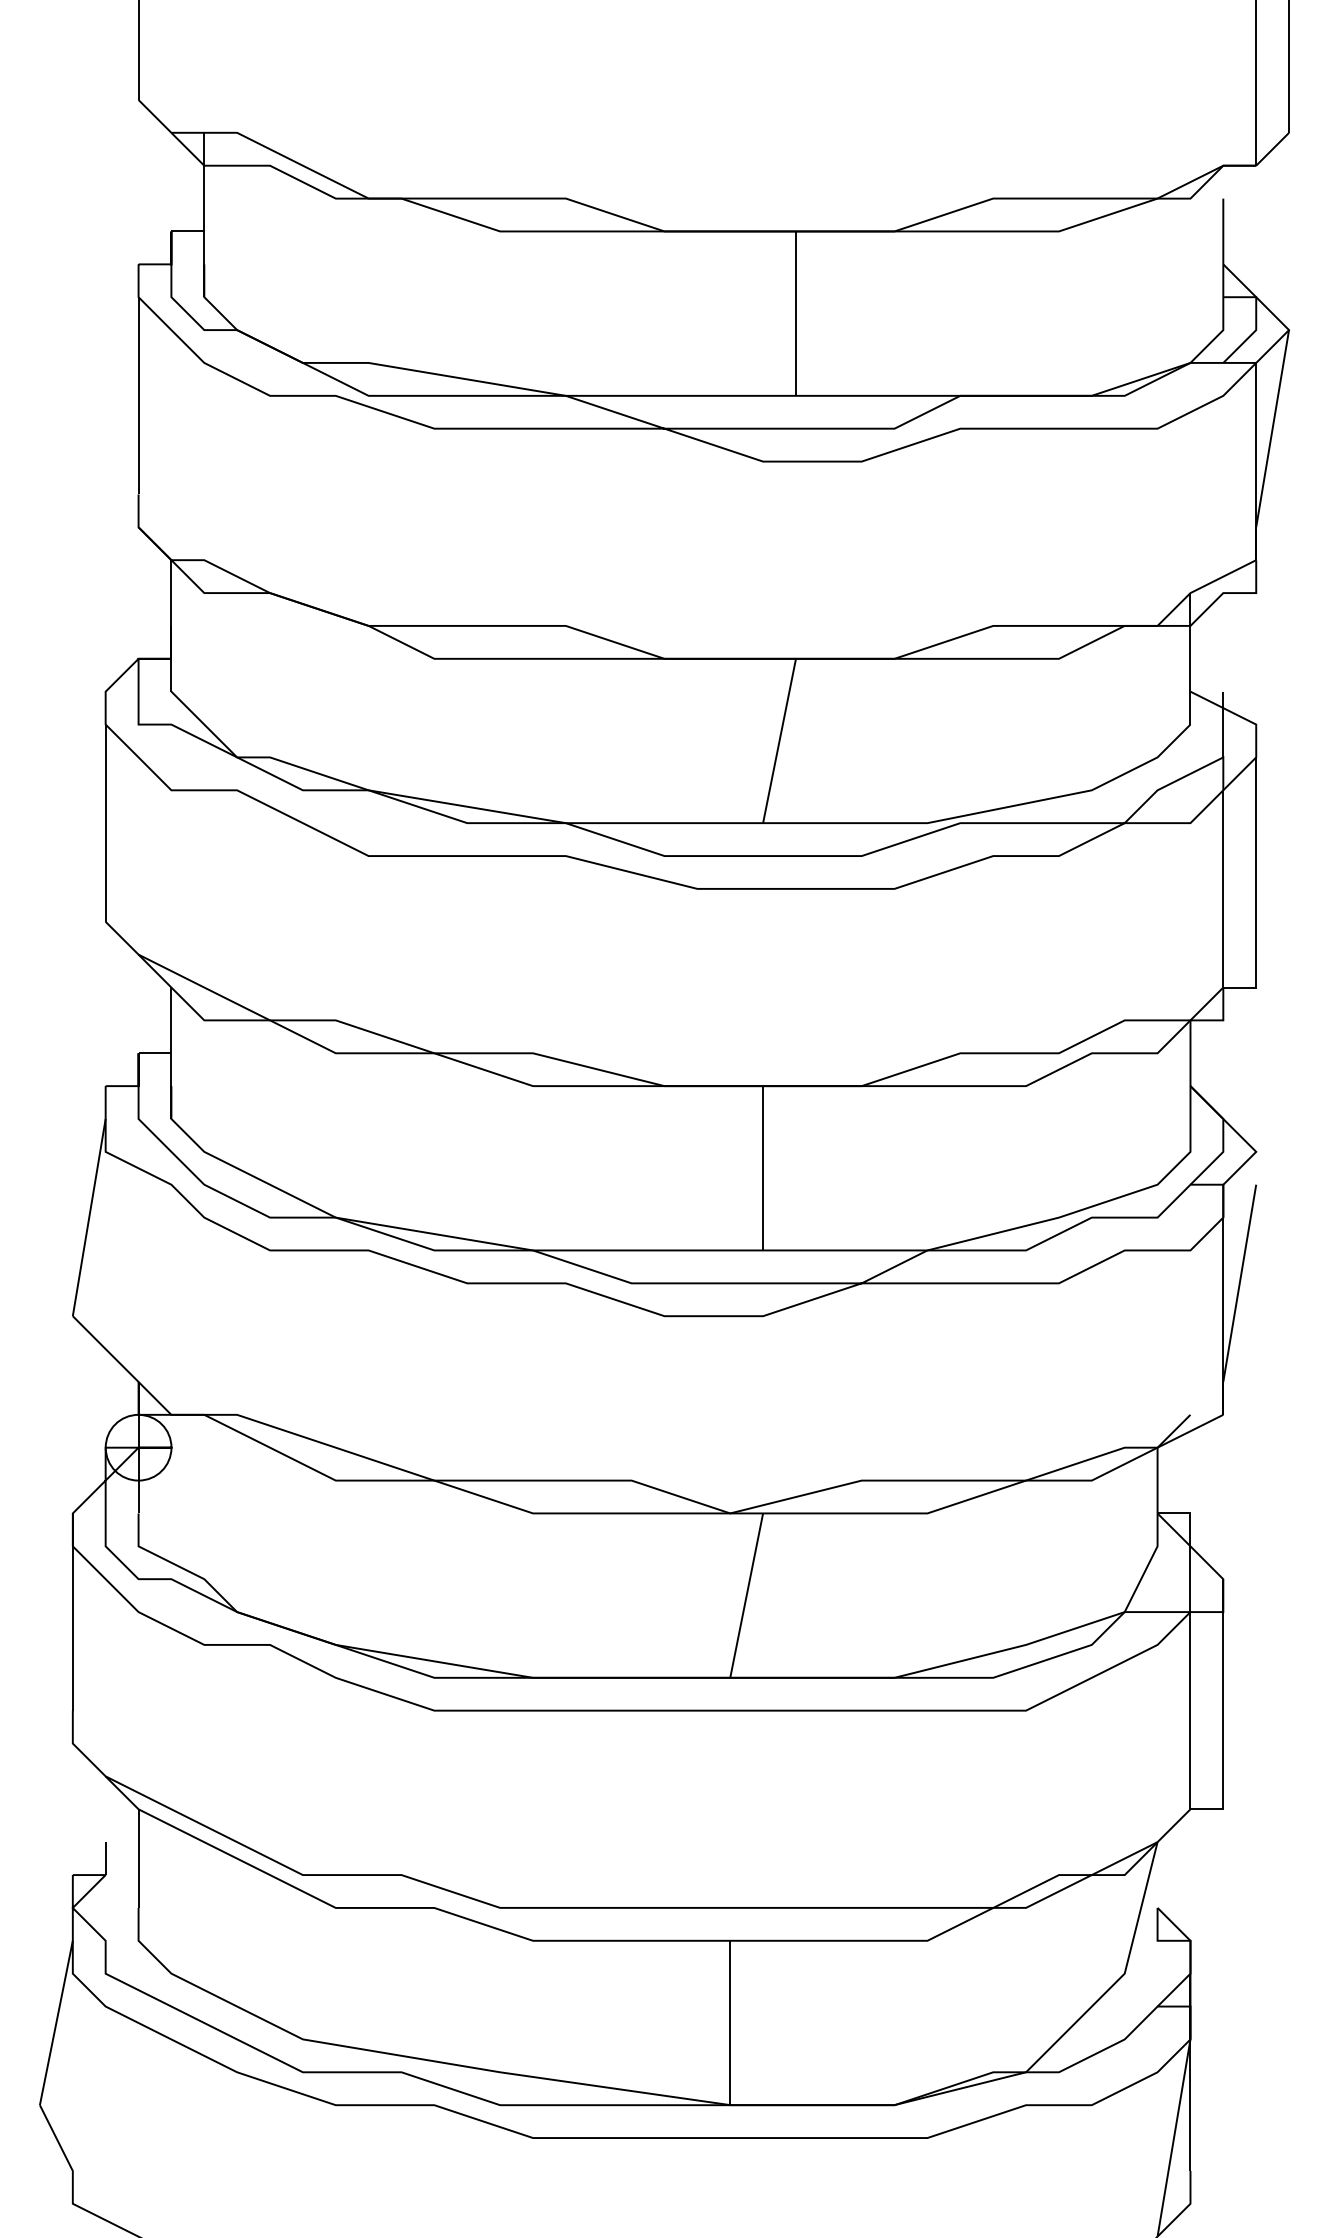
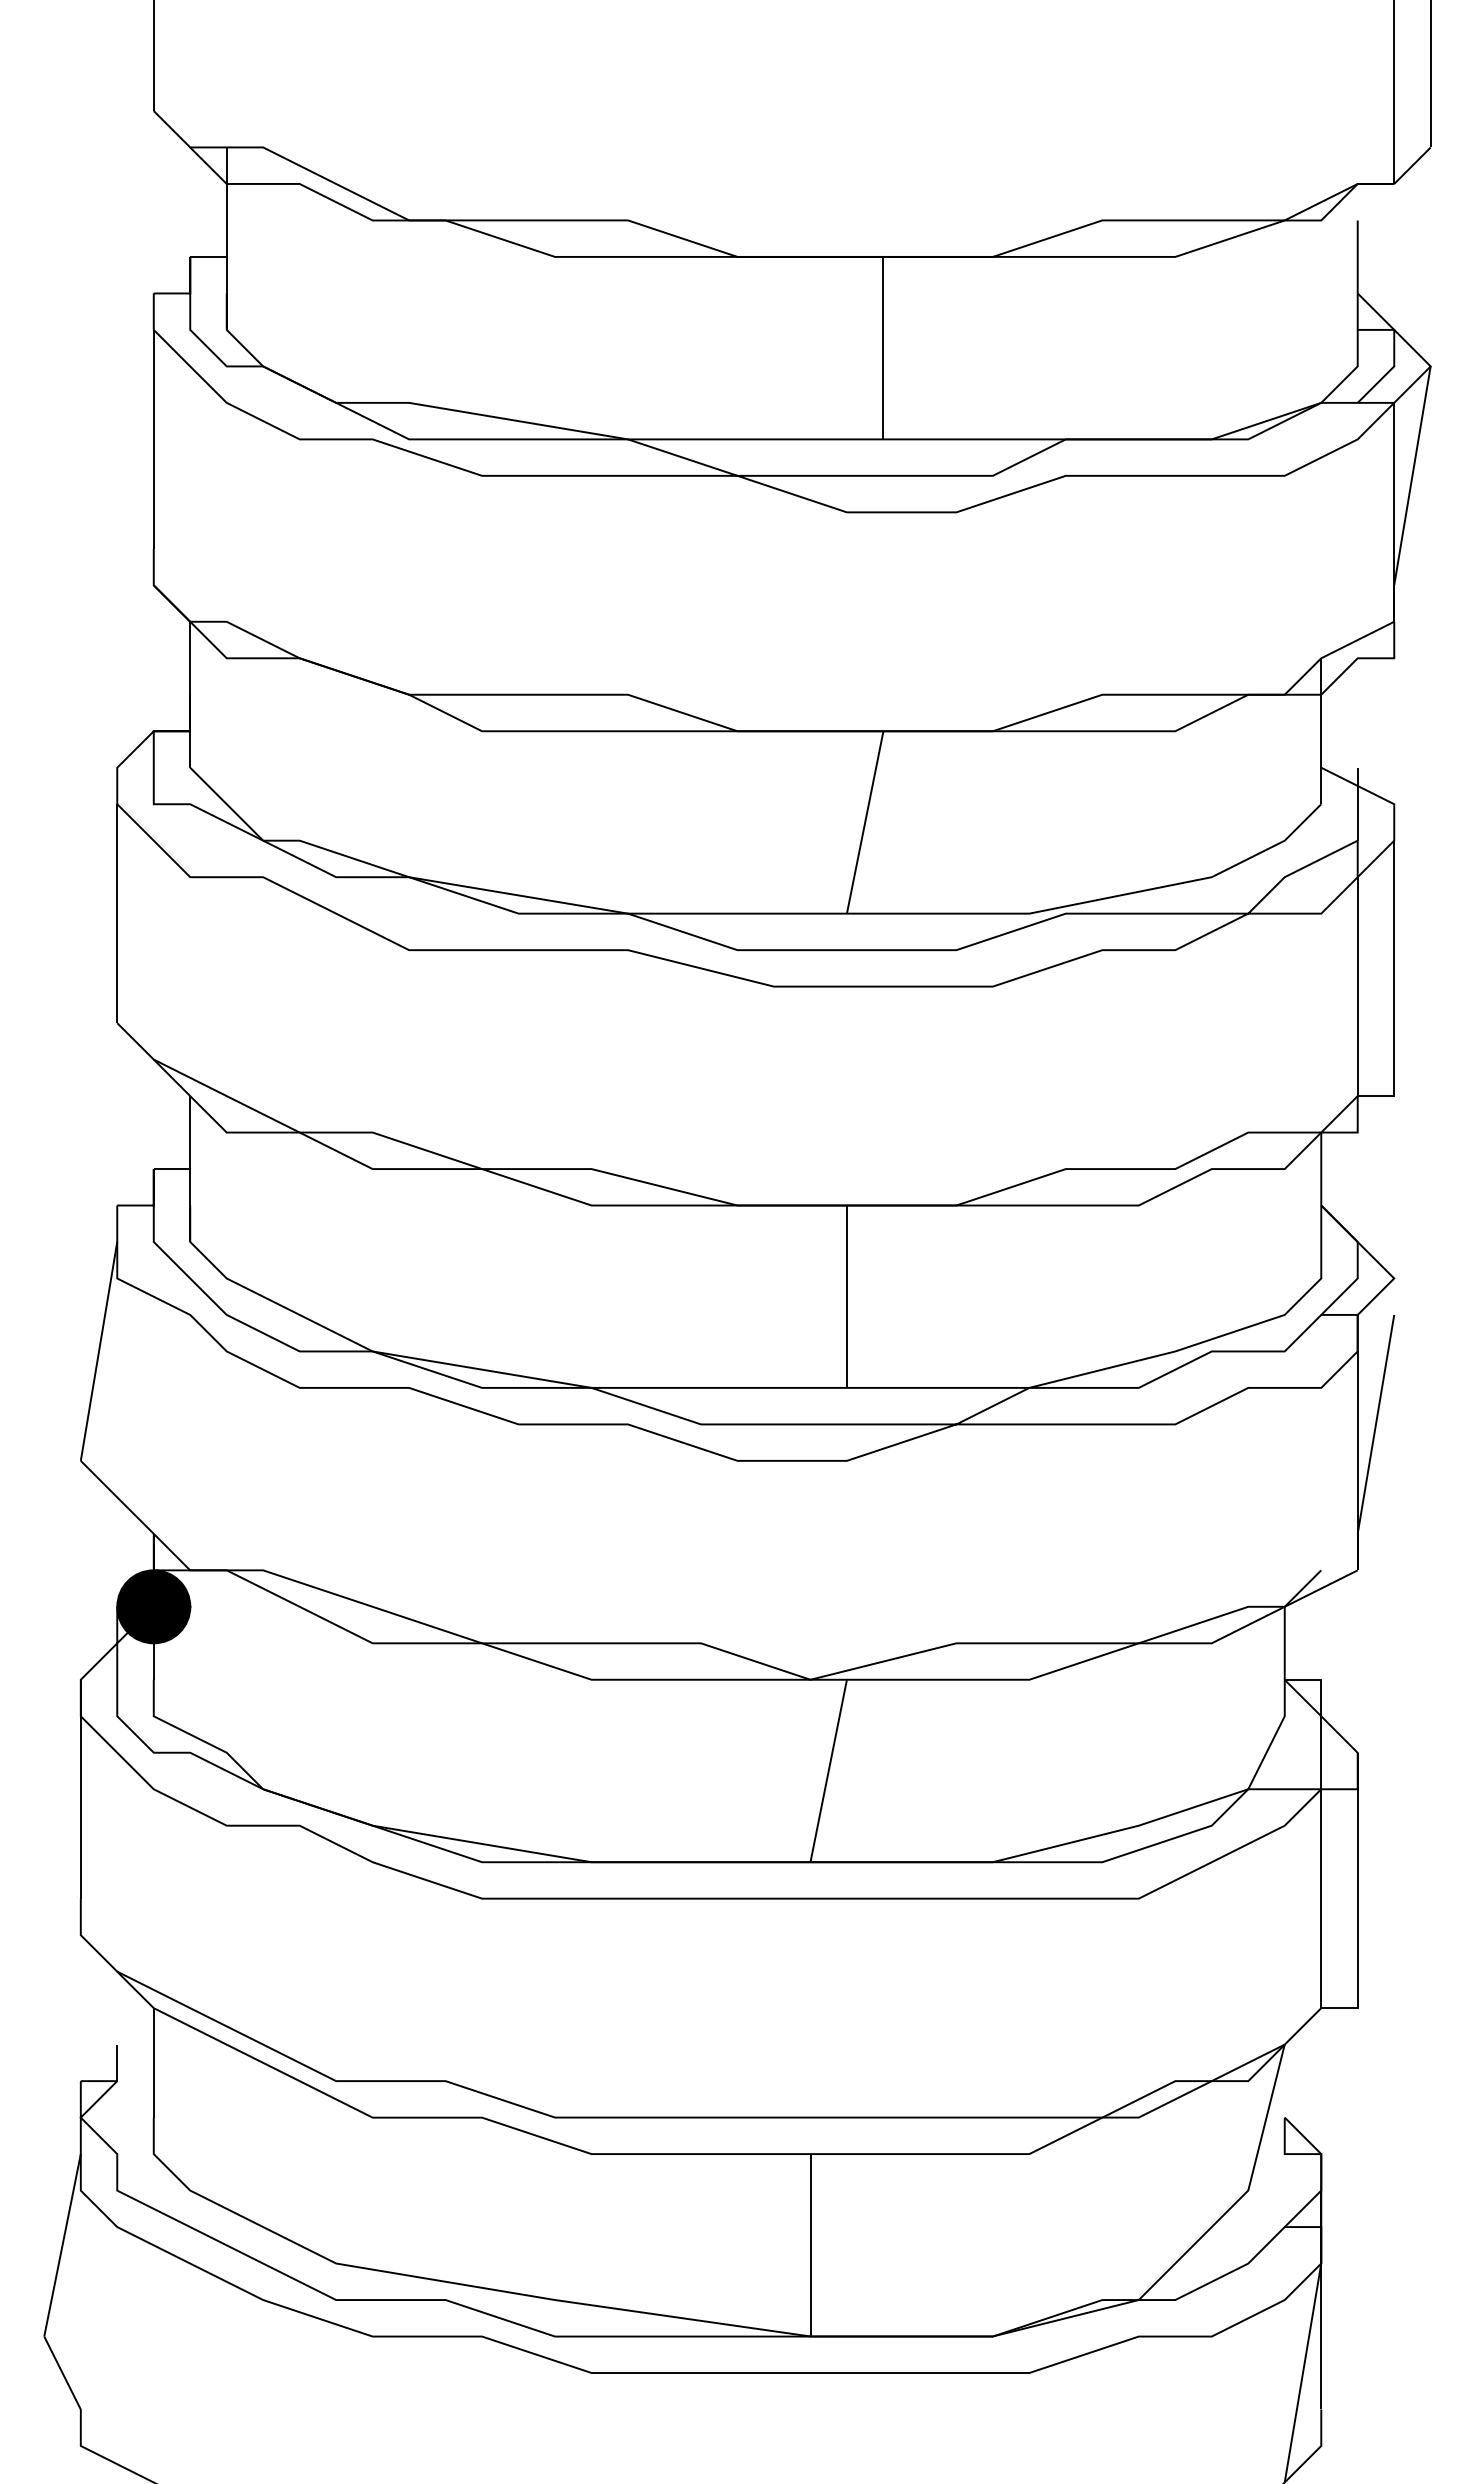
fill: (138, 1447) -> (153, 1606), added

